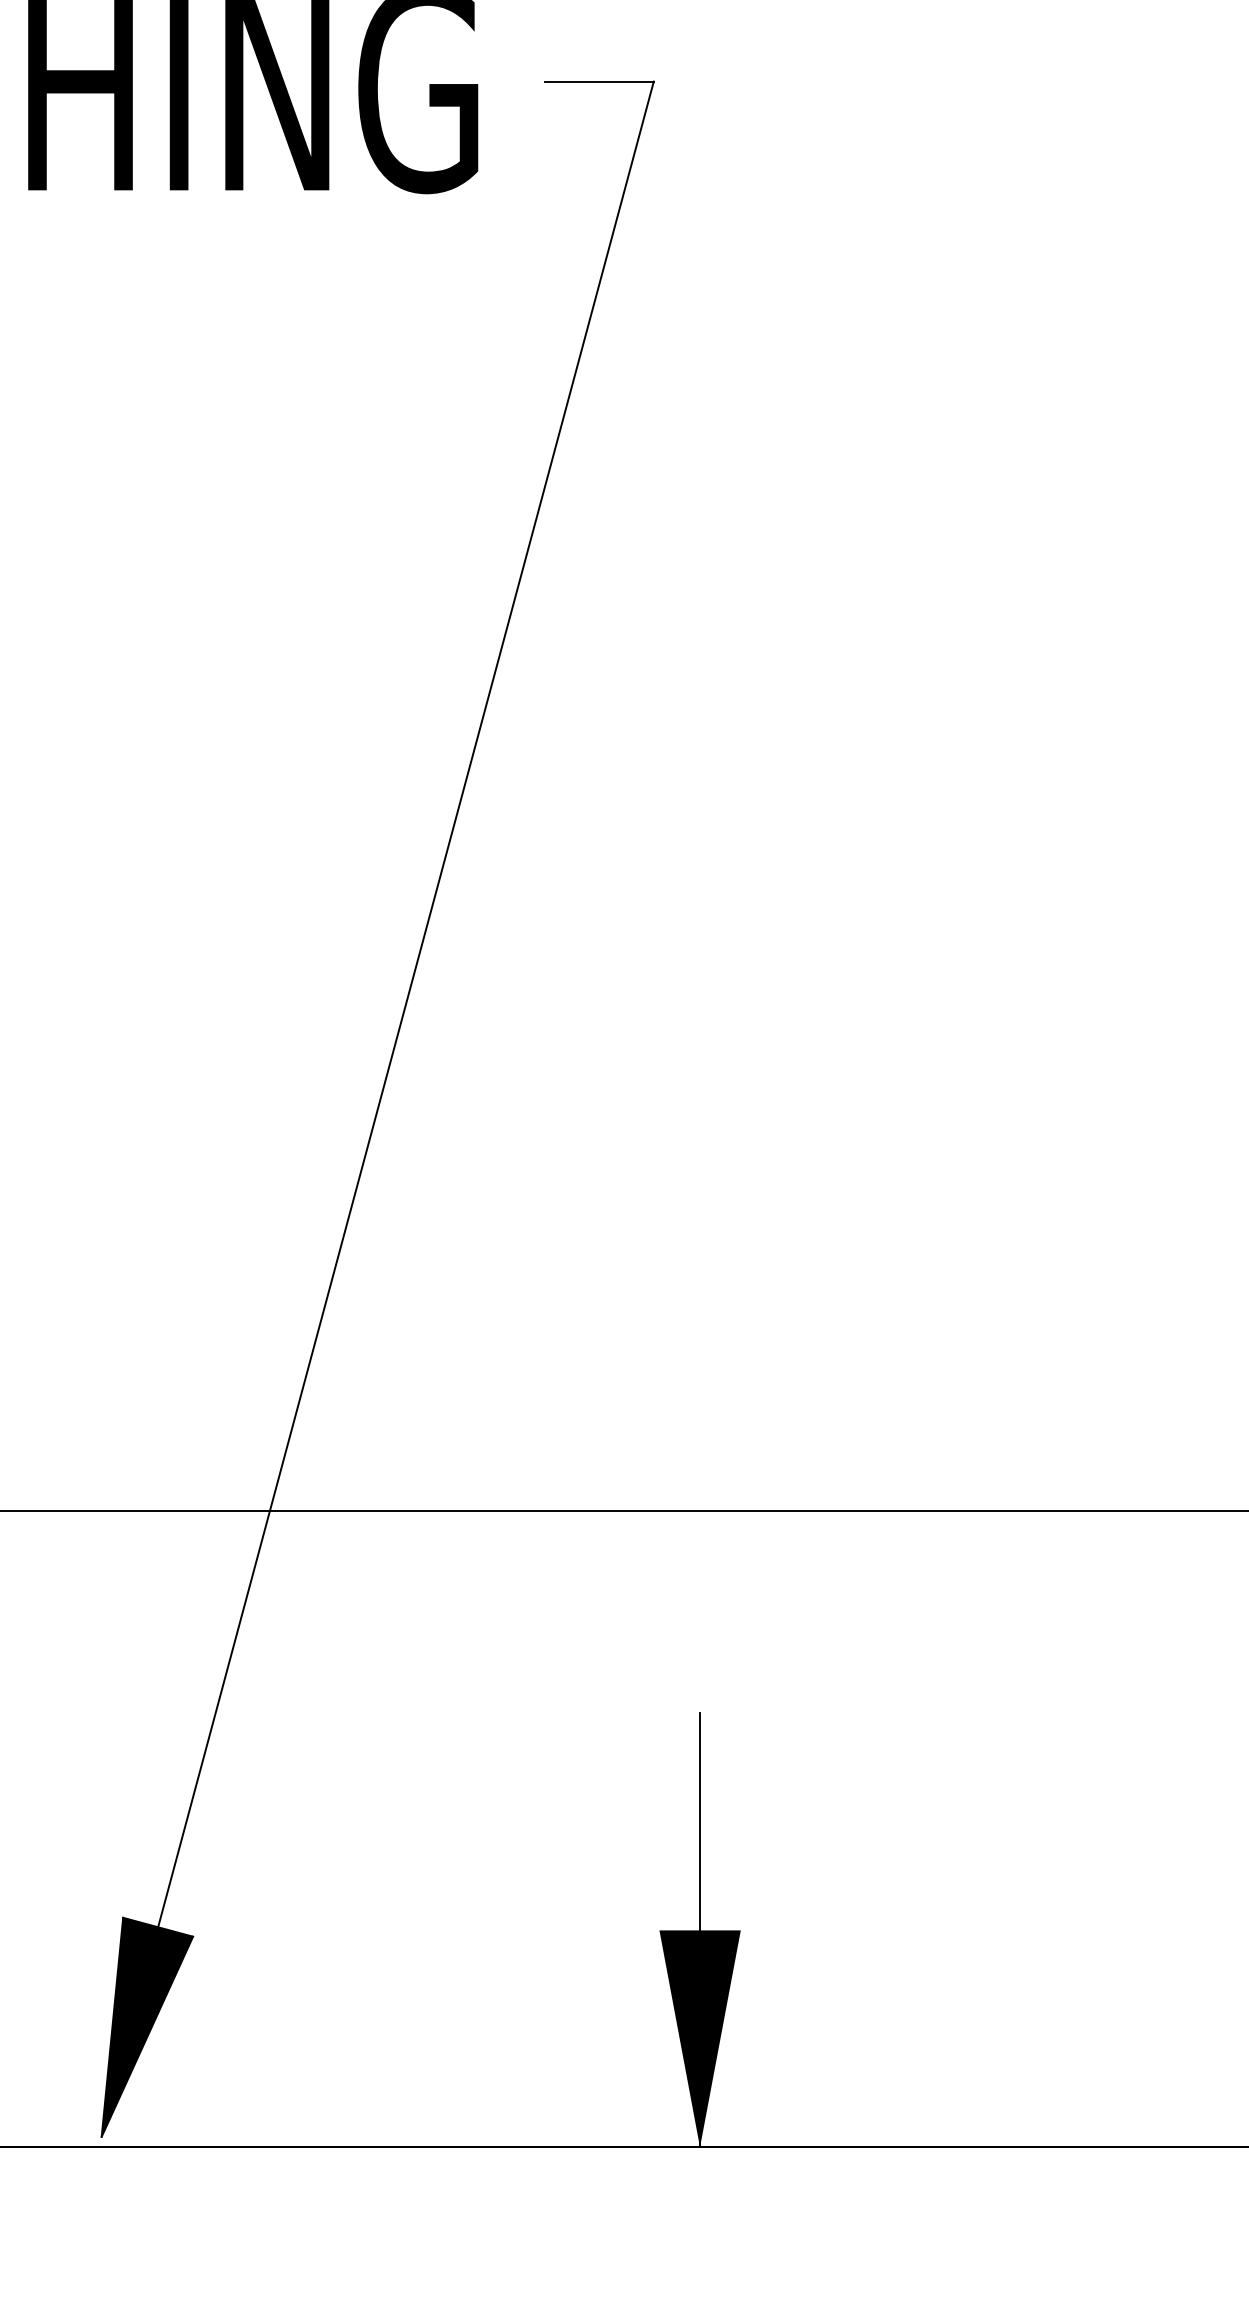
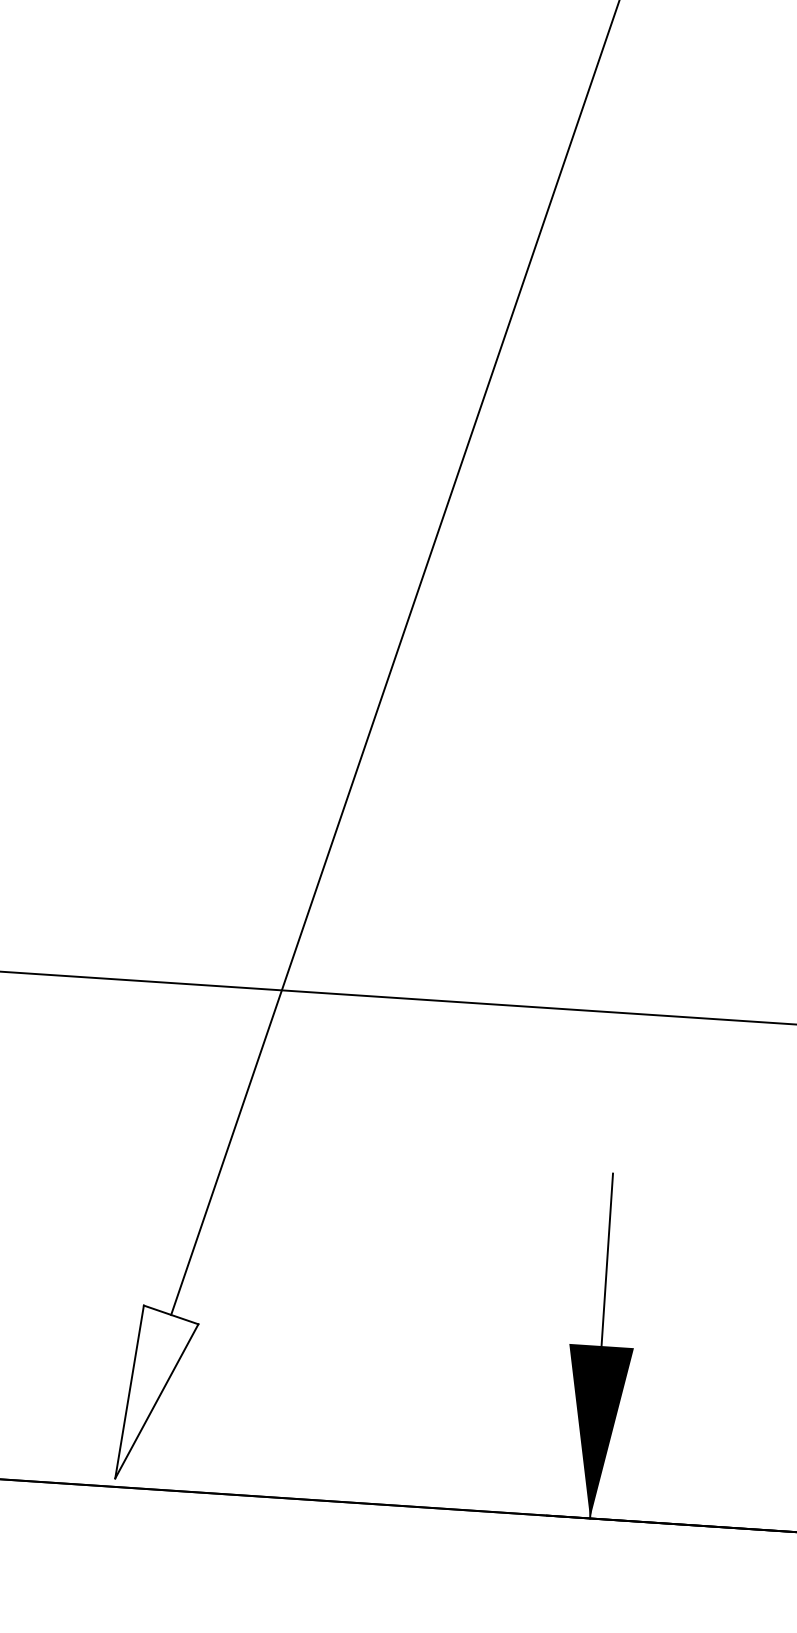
fill: (147, 2026) -> (157, 1393), removed

